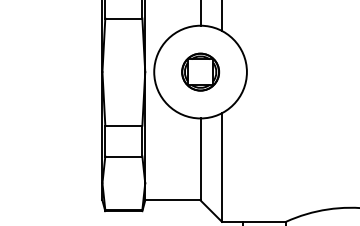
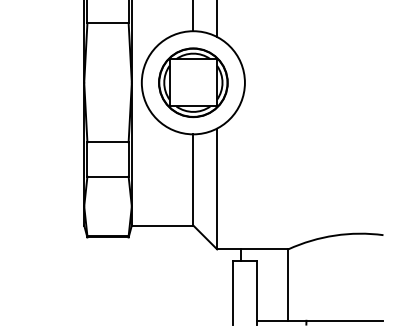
part: (200, 71) -> (193, 82), size x1.67

